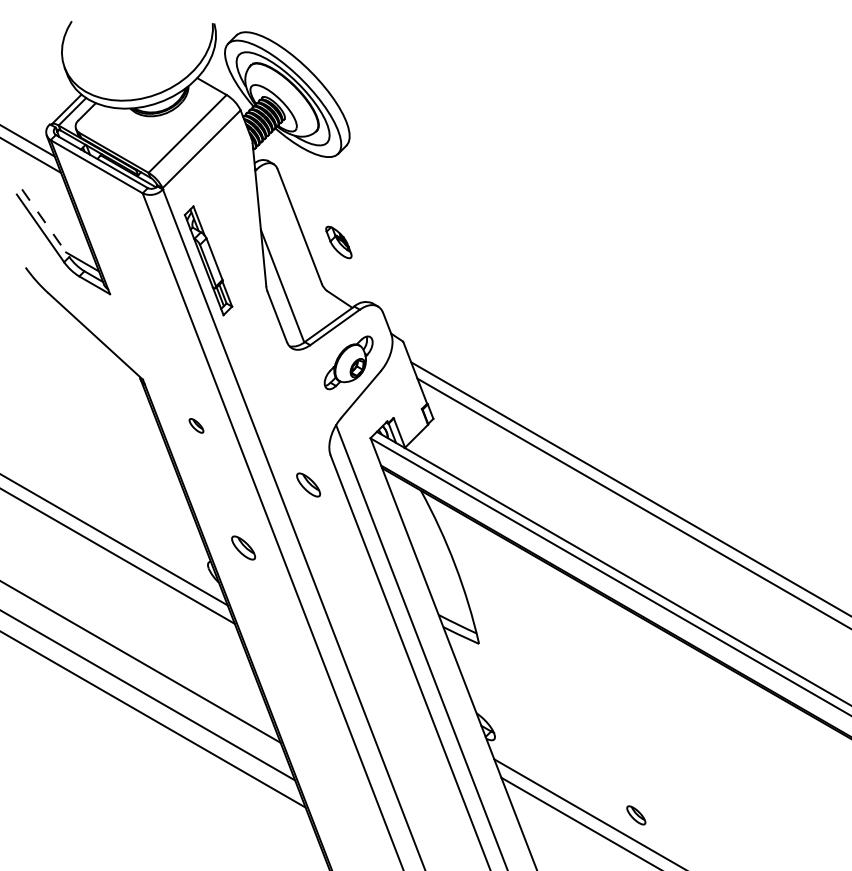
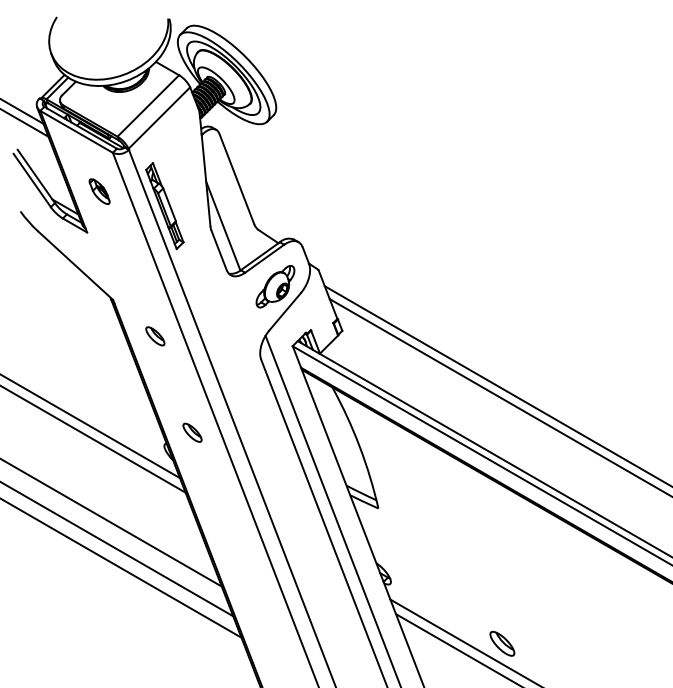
line: (45, 223) -> (36, 176), dashed -> solid
part: (338, 242) -> (99, 191), moved
part: (196, 425) -> (155, 336), size x1.67
part: (308, 484) -> (243, 382), removed
part: (636, 815) -> (502, 643), size x1.67

